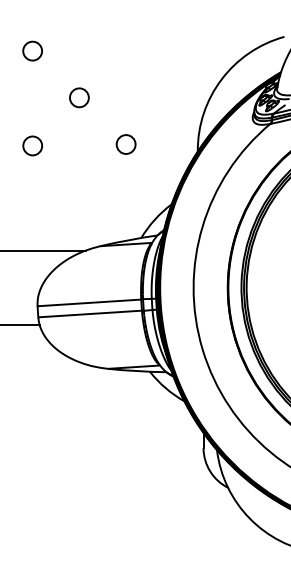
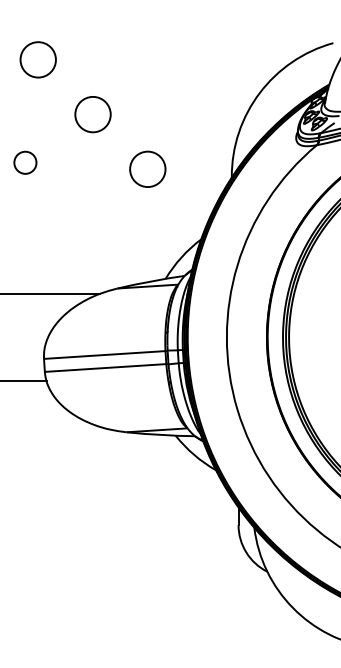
circle: (32, 50) -> (38, 59), size x1.6
circle: (78, 97) -> (91, 114), size x1.6
circle: (125, 144) -> (147, 169), size x1.6
circle: (32, 145) -> (25, 162), moved

